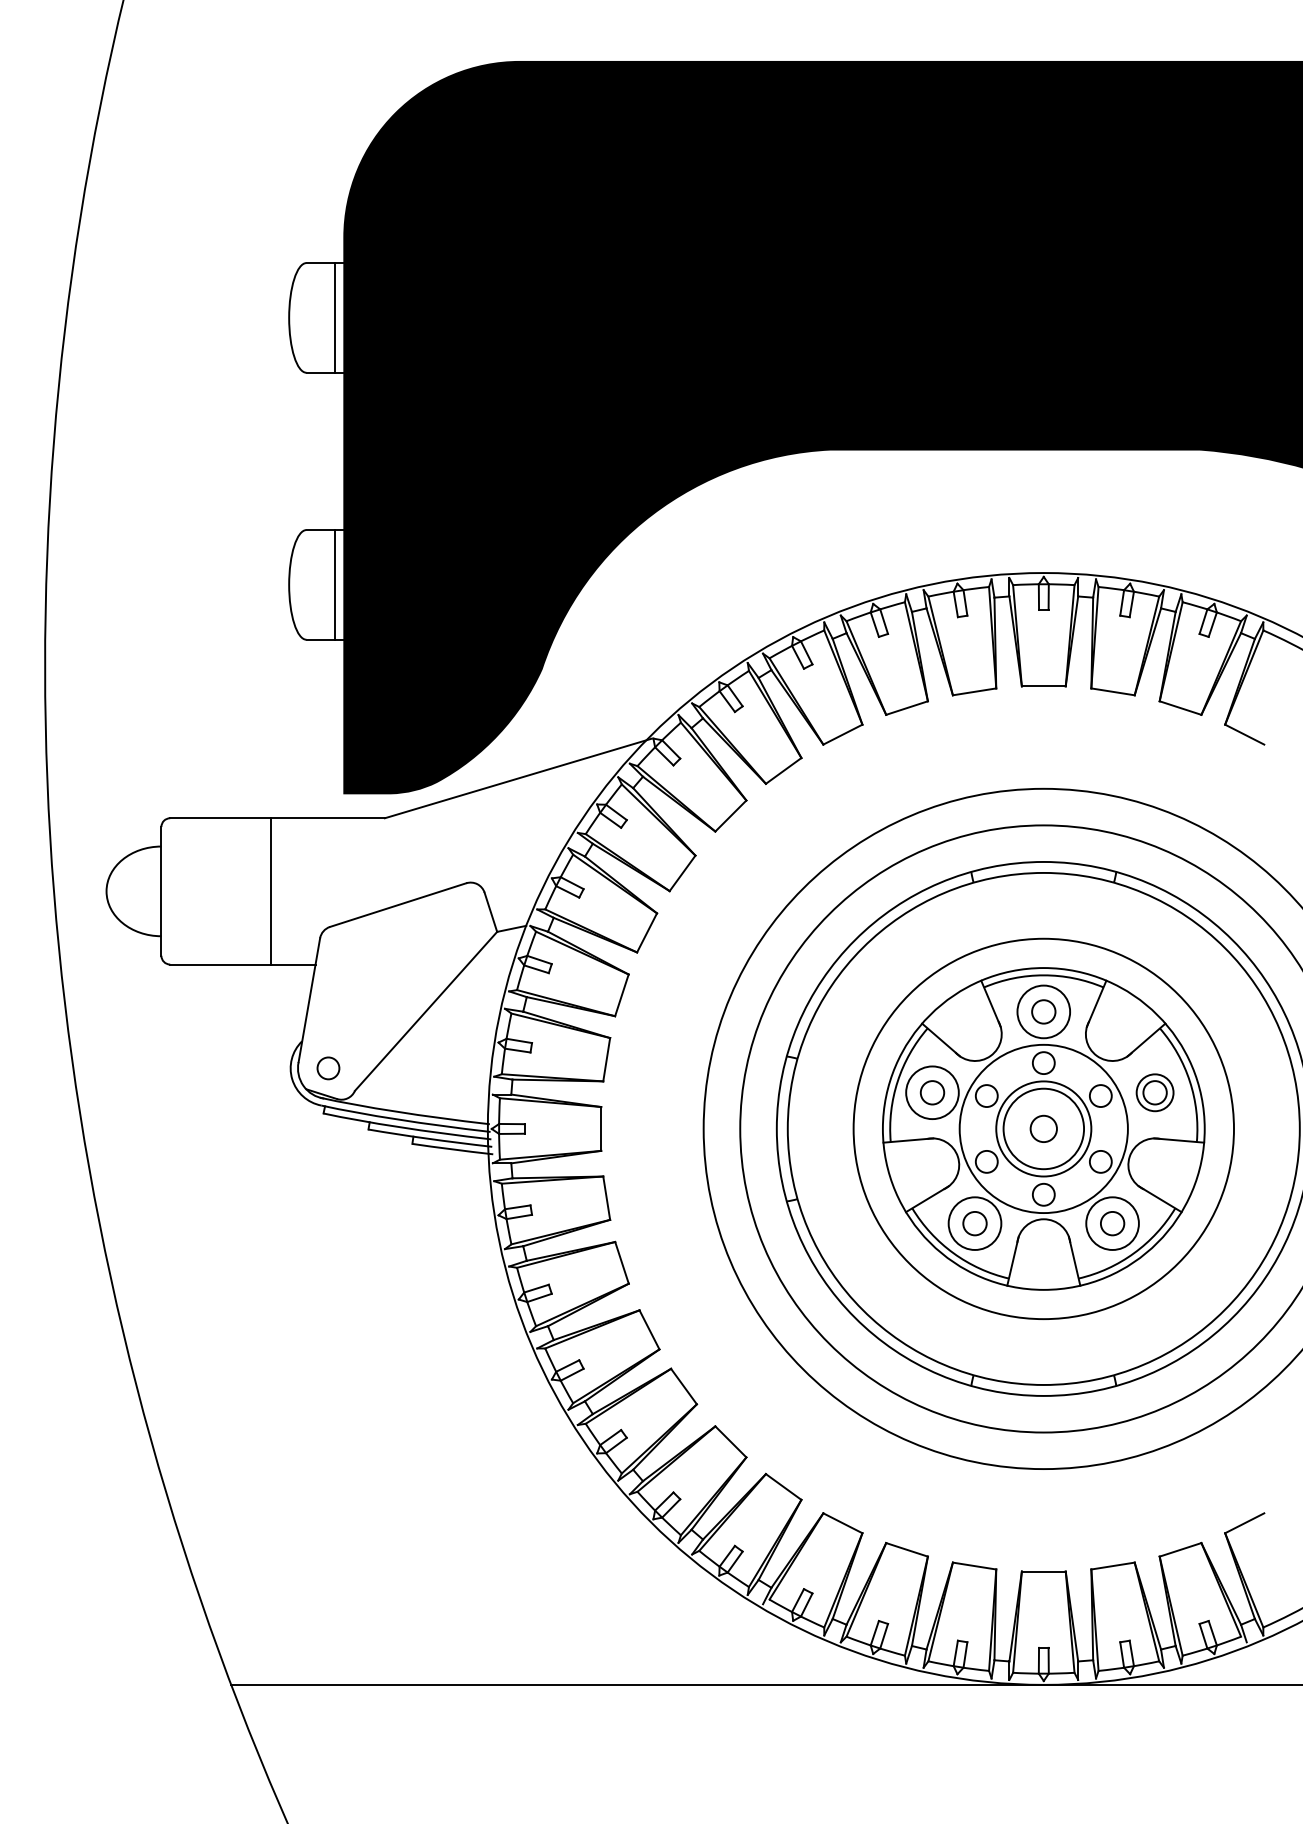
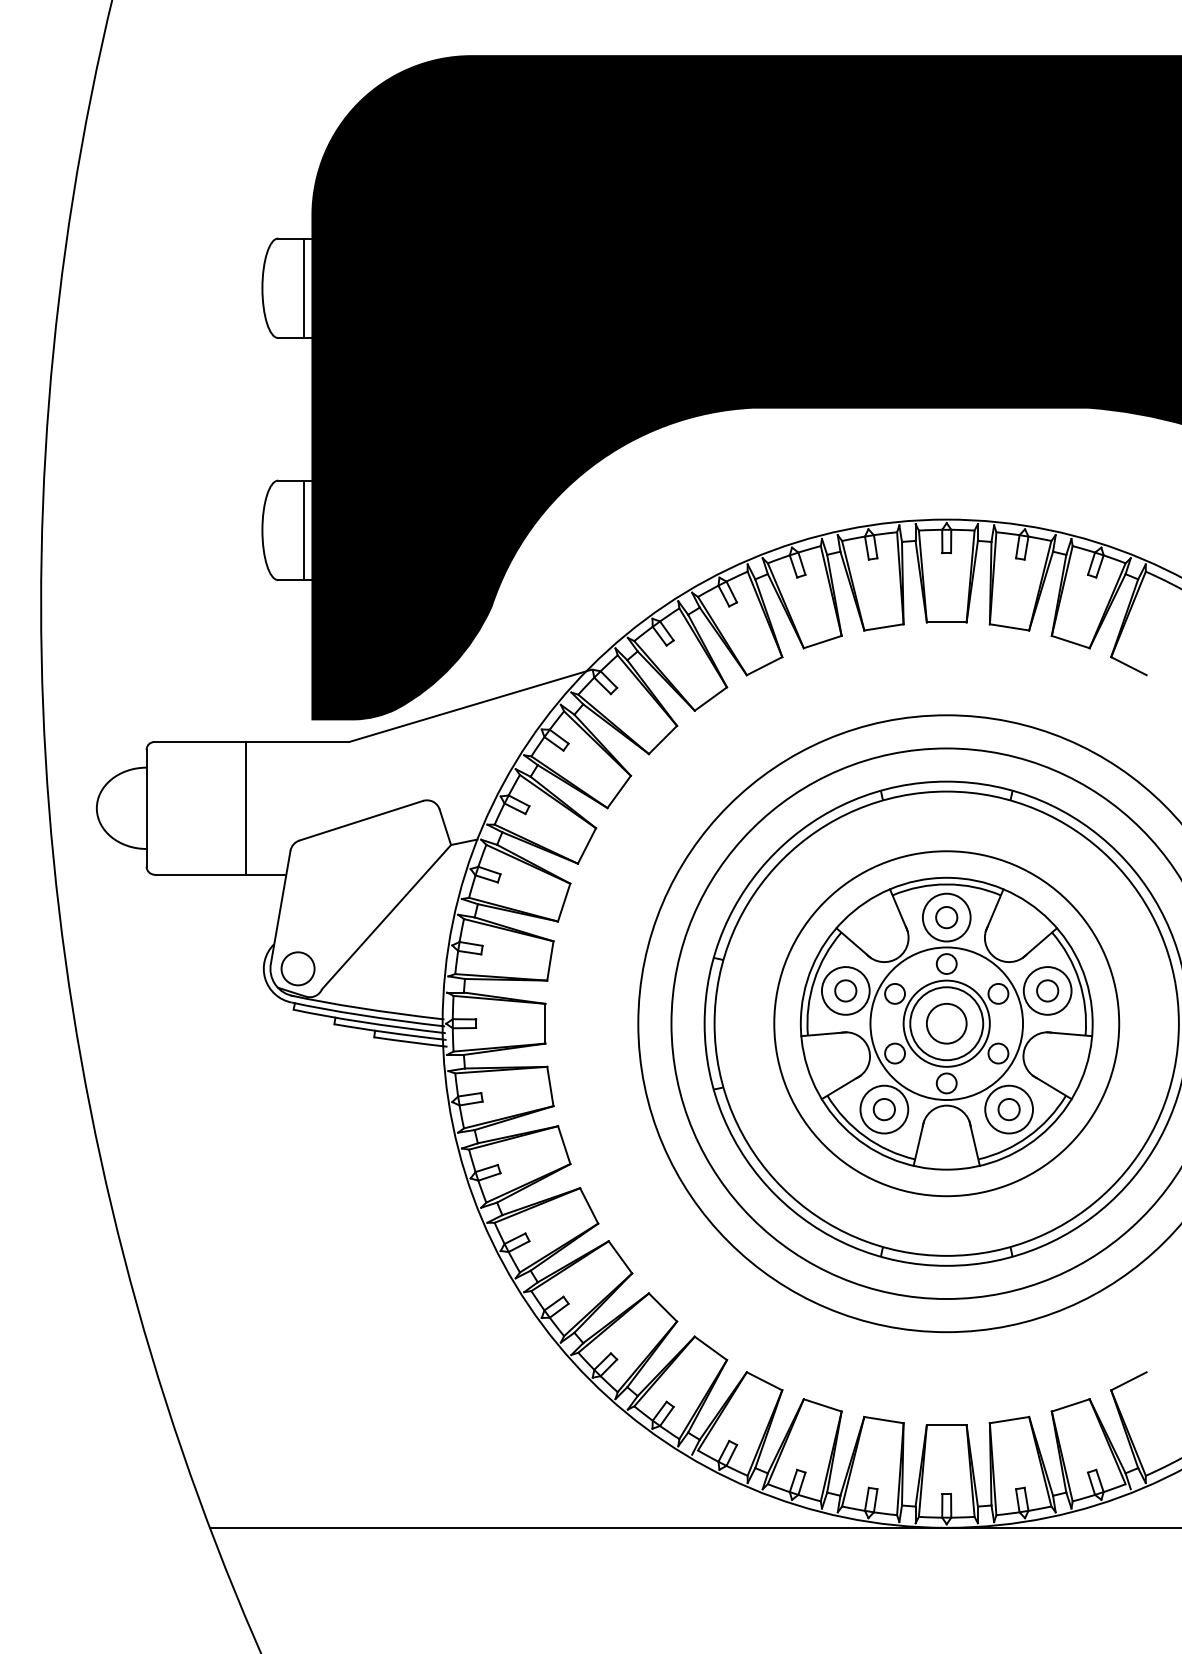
circle: (328, 1068) -> (298, 968), size x1.67
circle: (1154, 1092) -> (1047, 990), size x1.43
circle: (1043, 1128) -> (946, 1023), size x1.67

